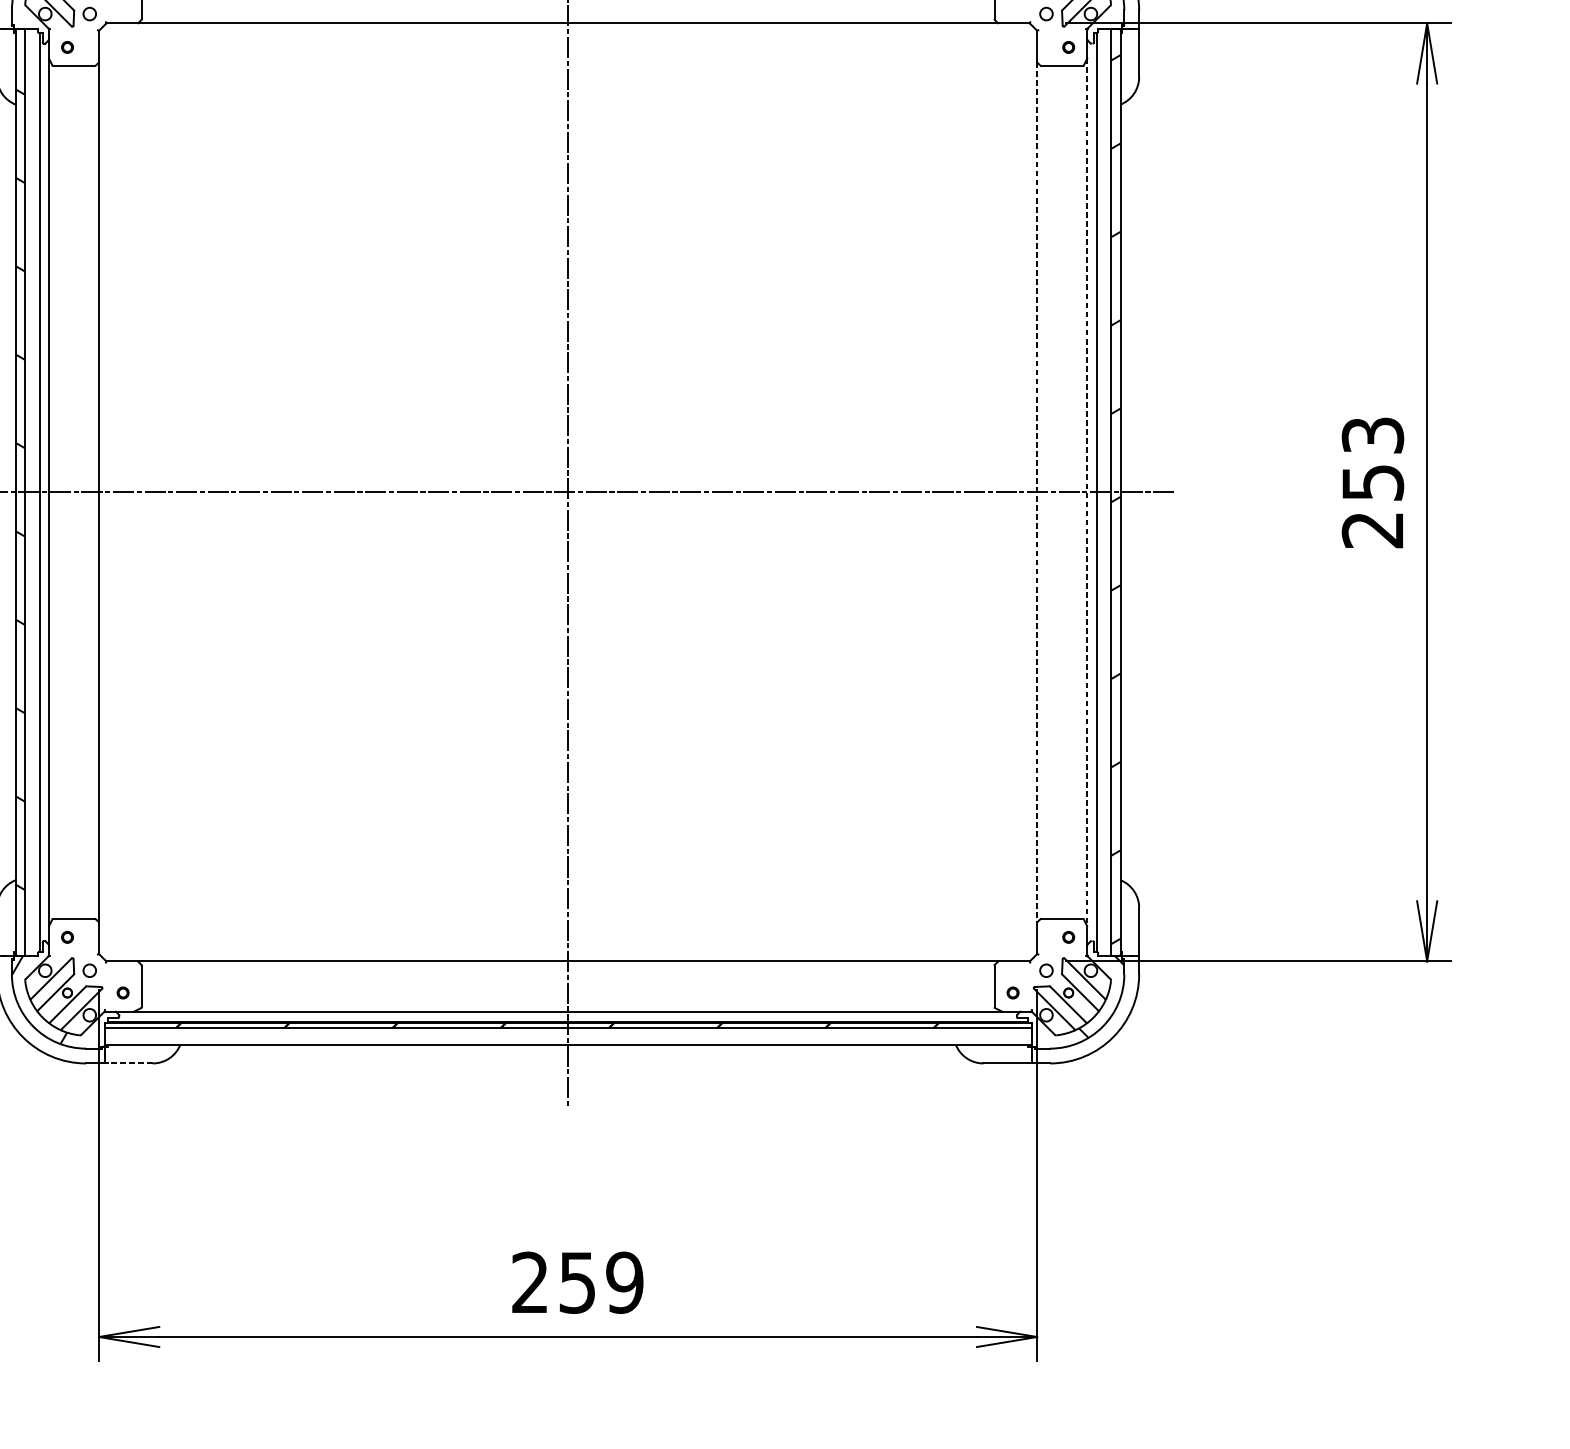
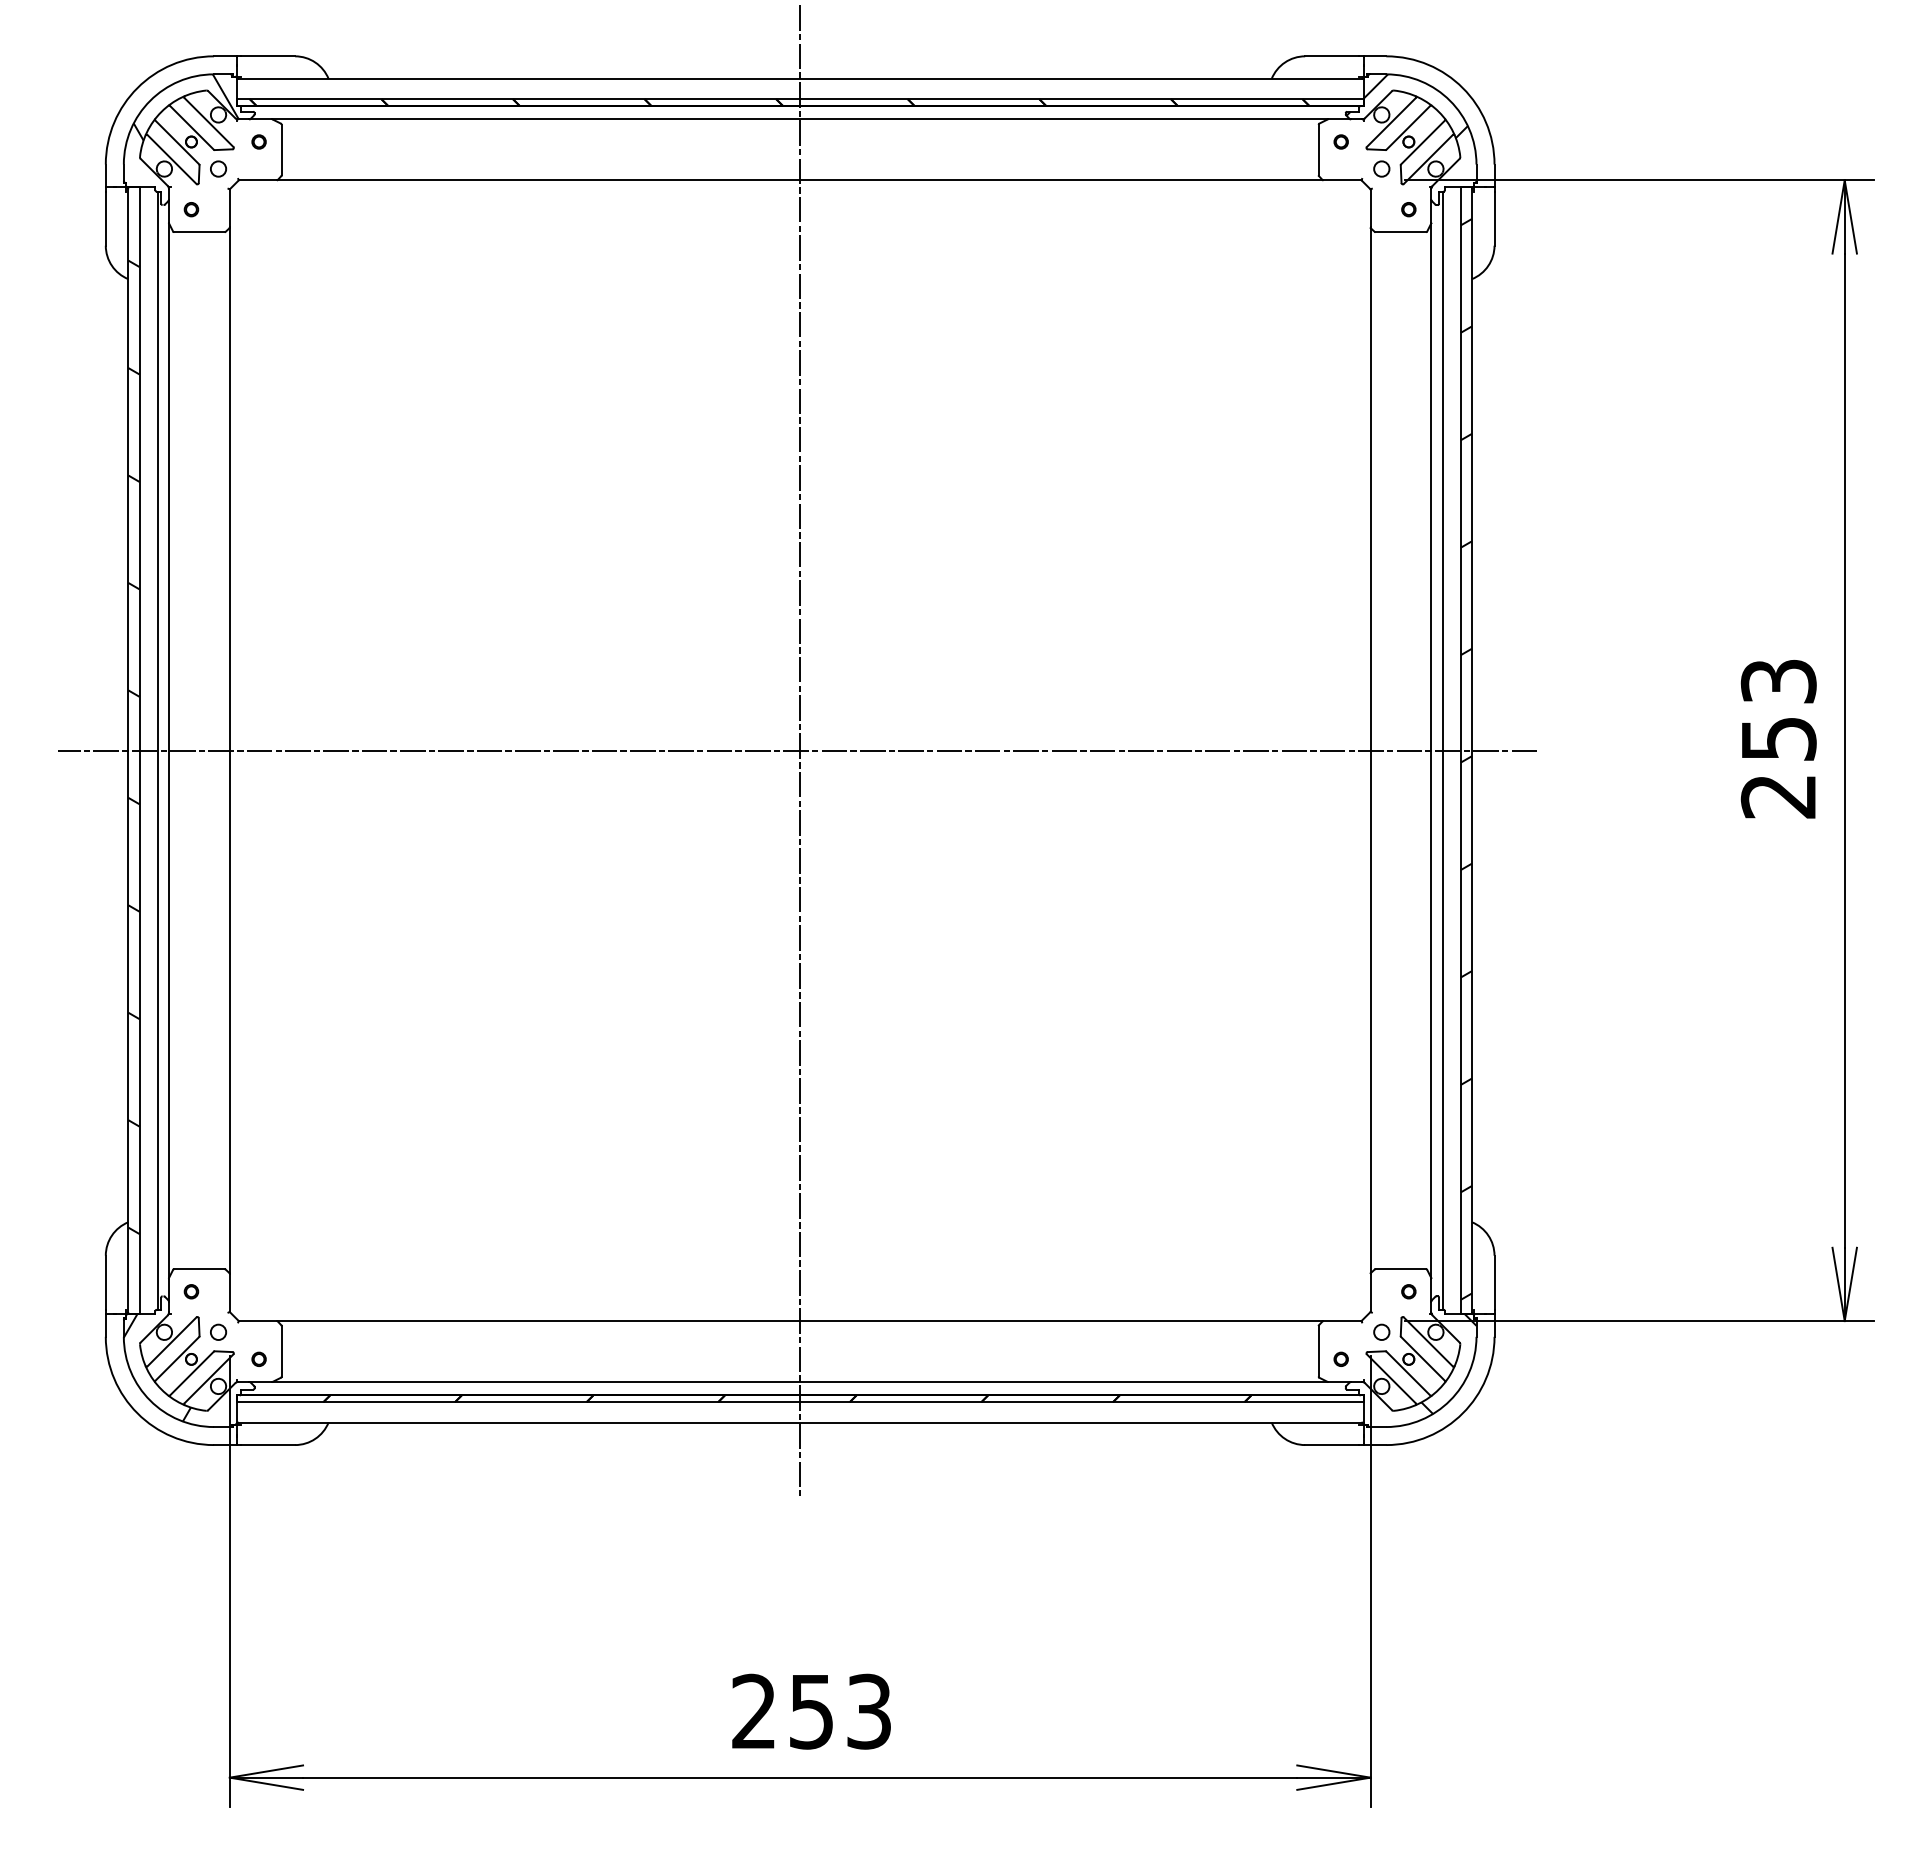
line: (1087, 492) -> (1431, 750), dashed -> solid
line: (1037, 493) -> (1370, 751), dashed -> solid
line: (130, 1063) -> (267, 1445), dashed -> solid
text: (624, 1282) -> (868, 1711), 259 -> 253

